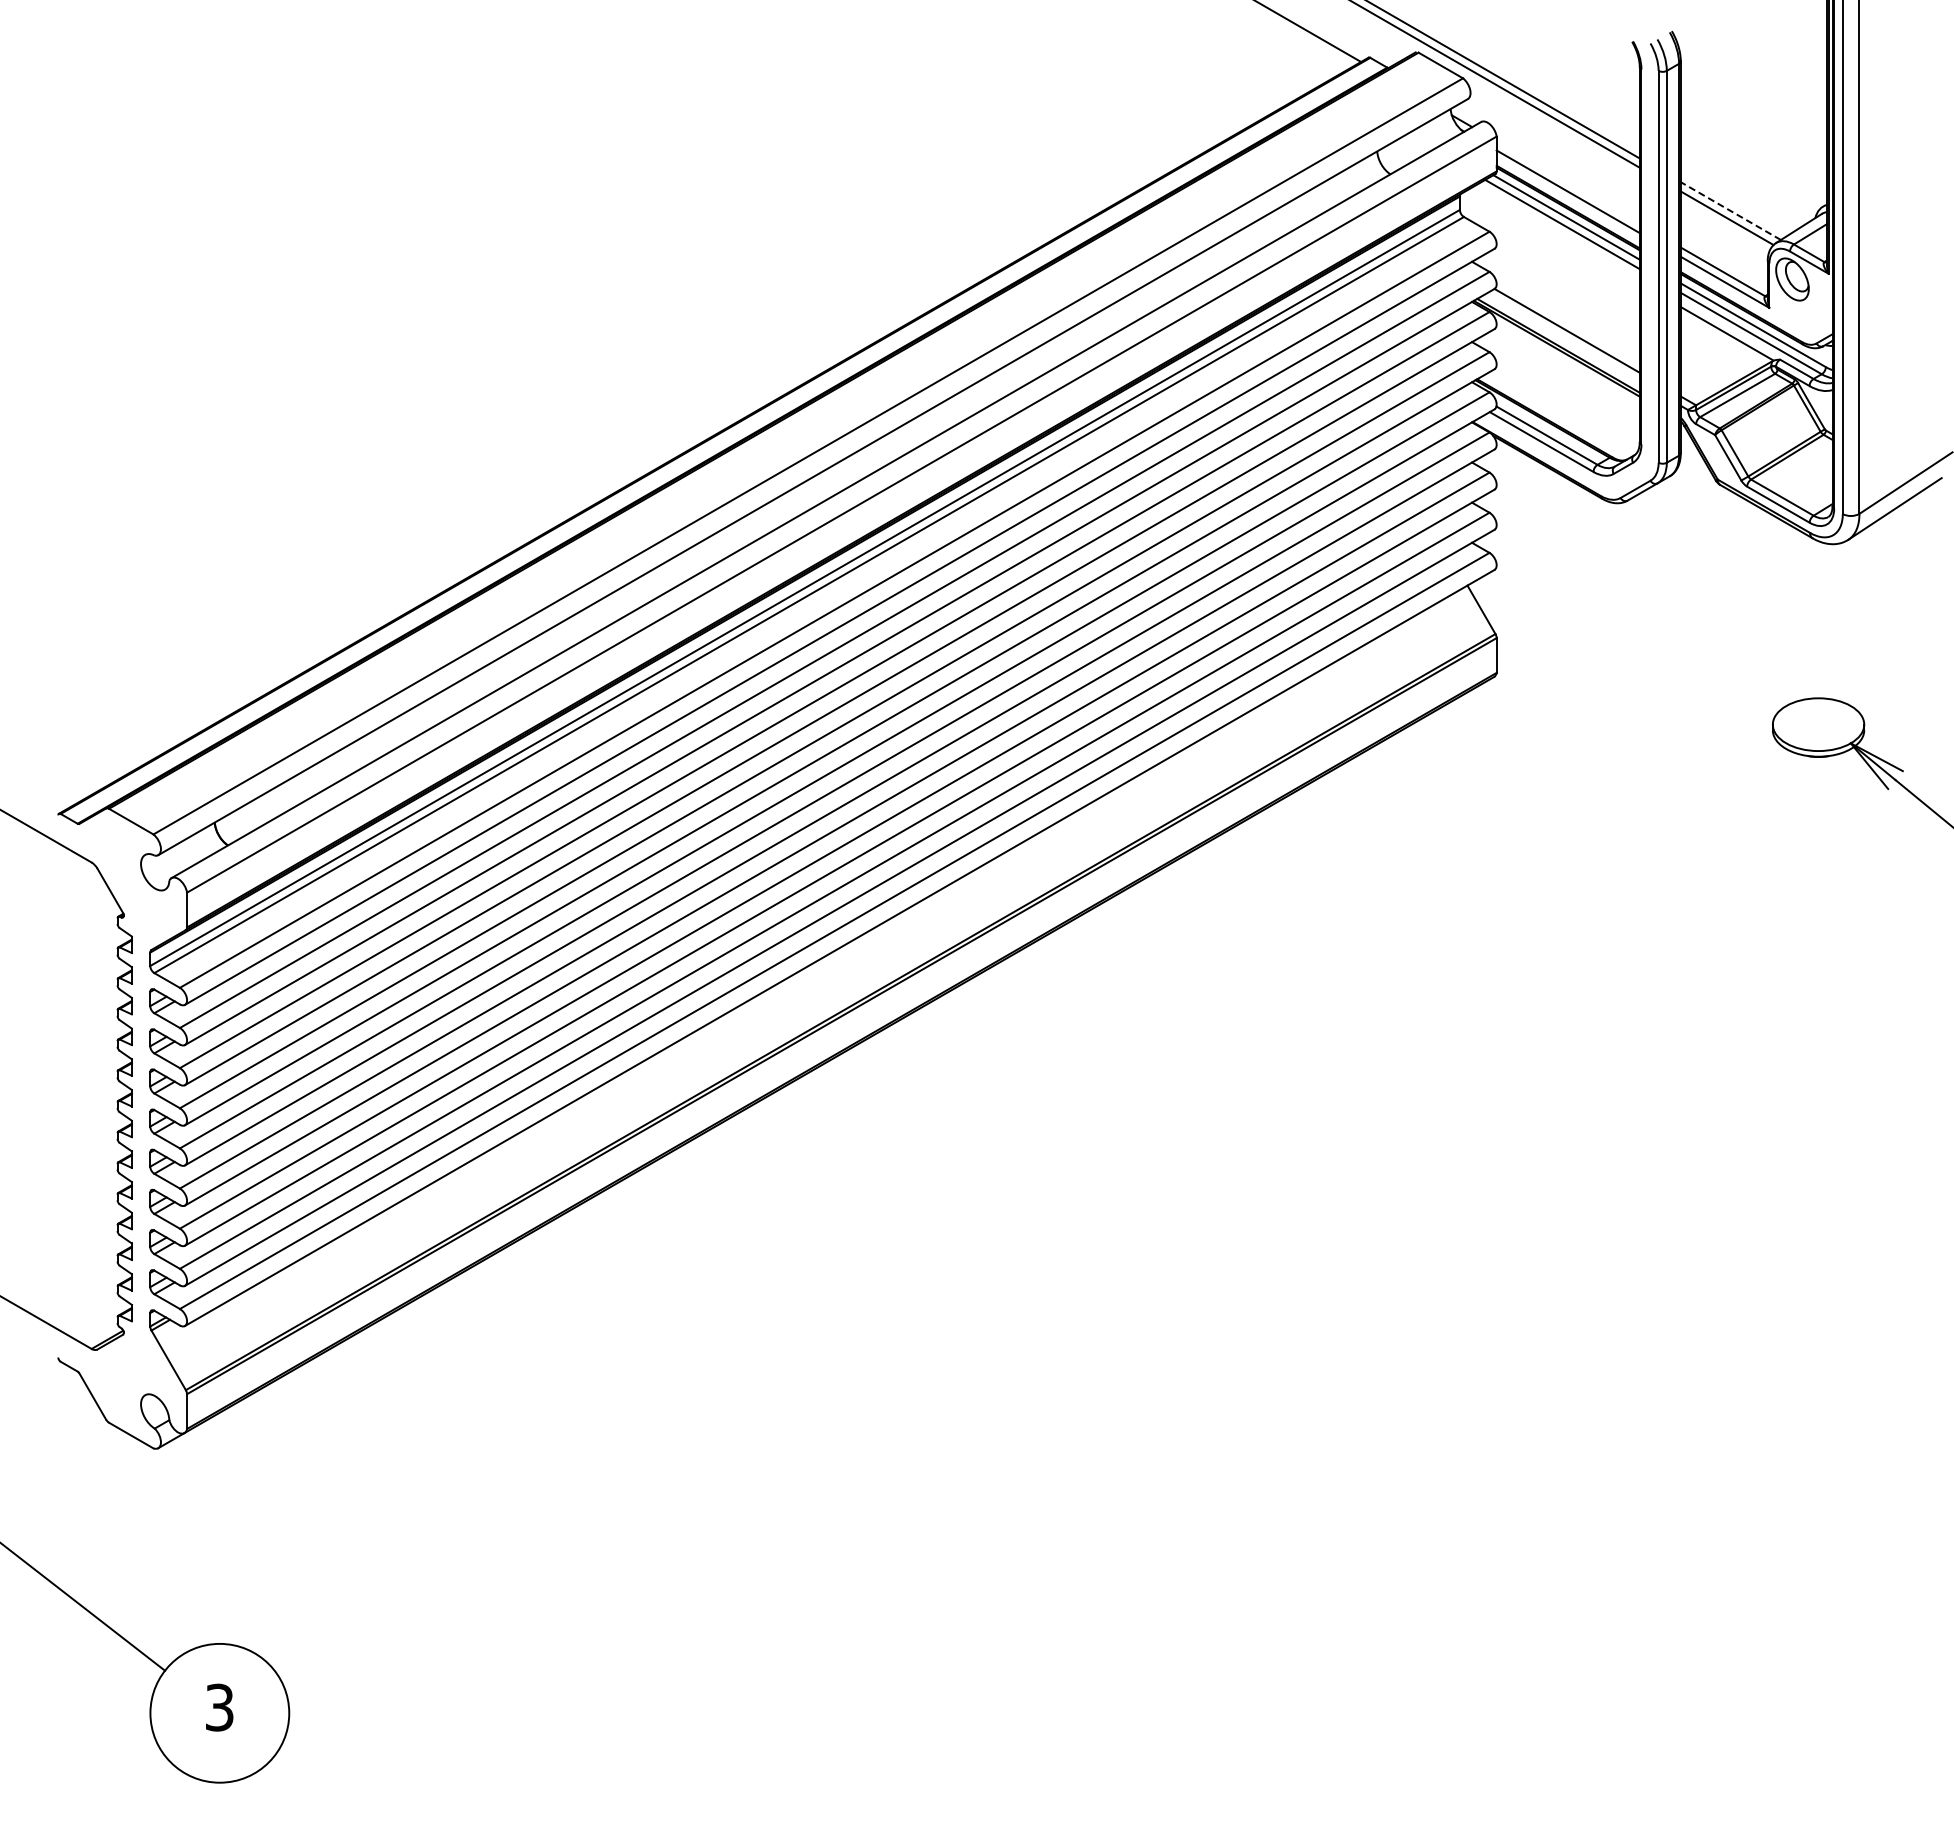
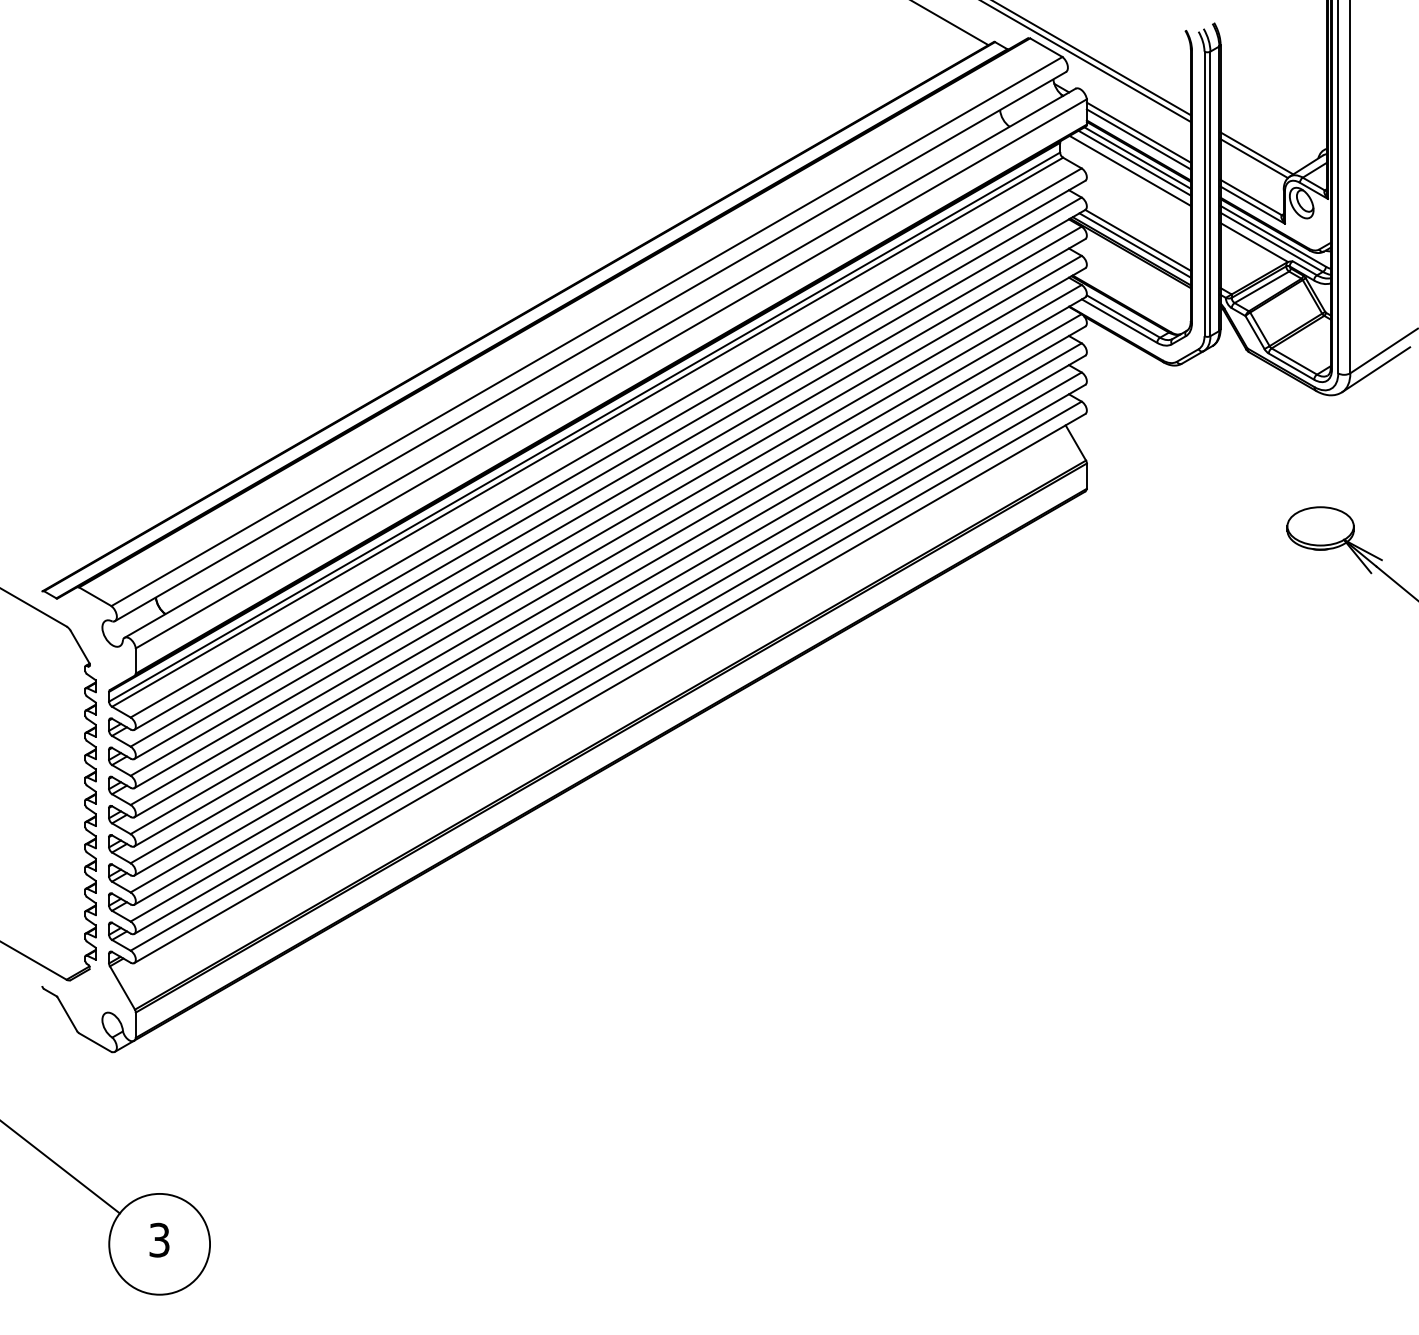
line: (1567, 182) -> (1138, 132), added
line: (1730, 211) -> (1256, 153), dashed -> solid
line: (1555, 235) -> (1129, 171), added
line: (1562, 337) -> (1134, 245), added

